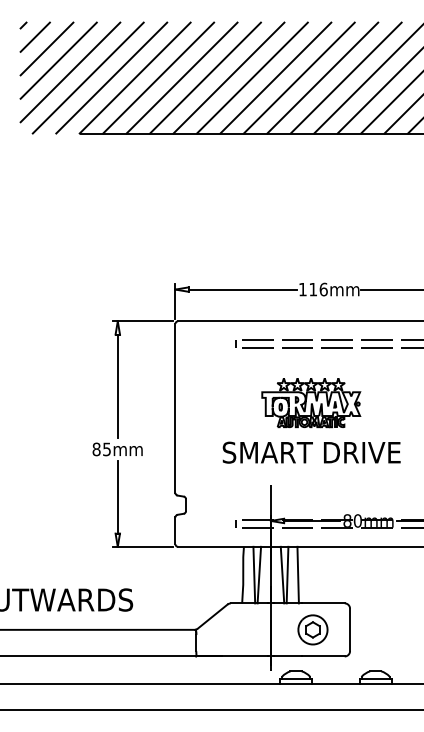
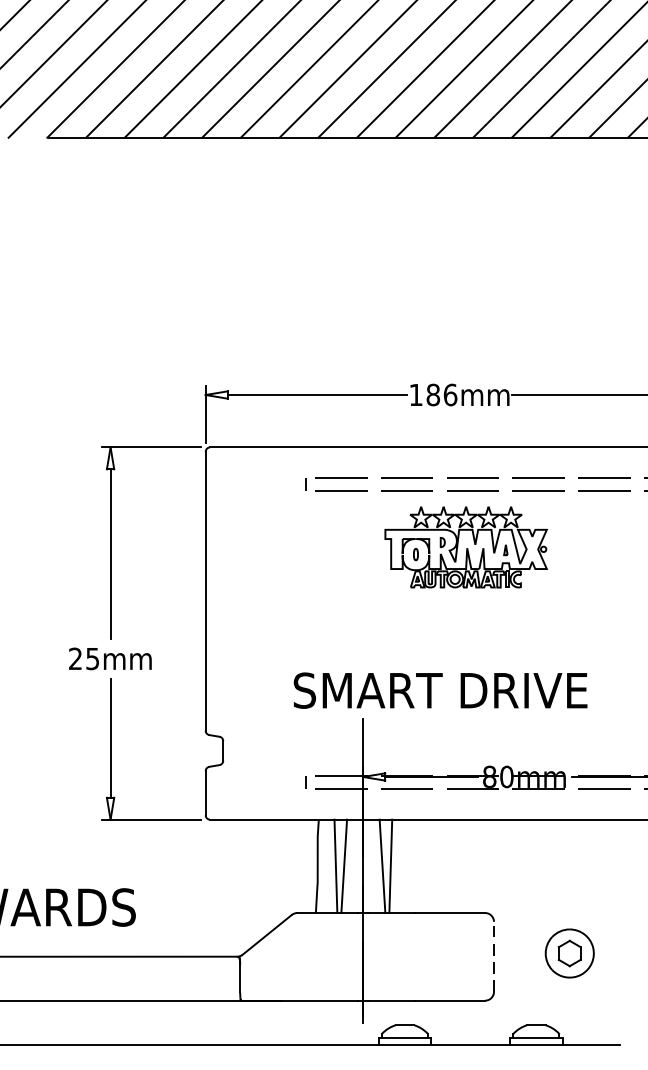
text: (313, 289) -> (433, 394), 116mm -> 186mm
part: (311, 403) -> (466, 548), moved
text: (96, 449) -> (75, 658), 85mm -> 25mm
text: (311, 452) -> (440, 690), moved
line: (297, 574) -> (407, 865), removed
part: (312, 629) -> (569, 952), moved
line: (350, 629) -> (494, 956), solid -> dashed

